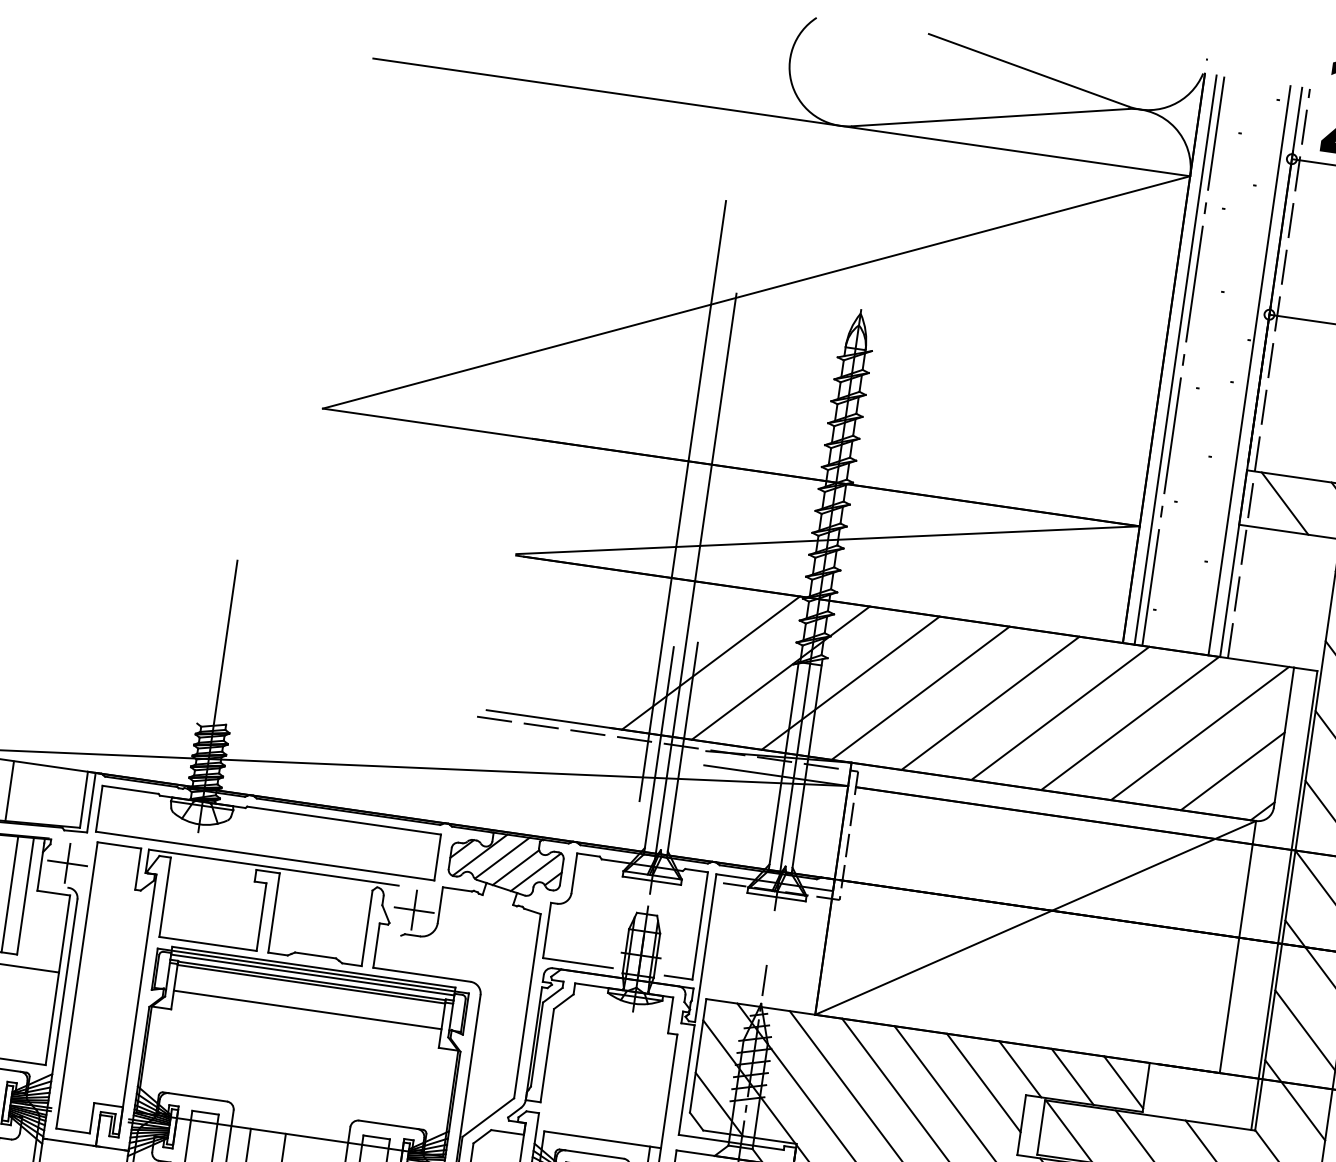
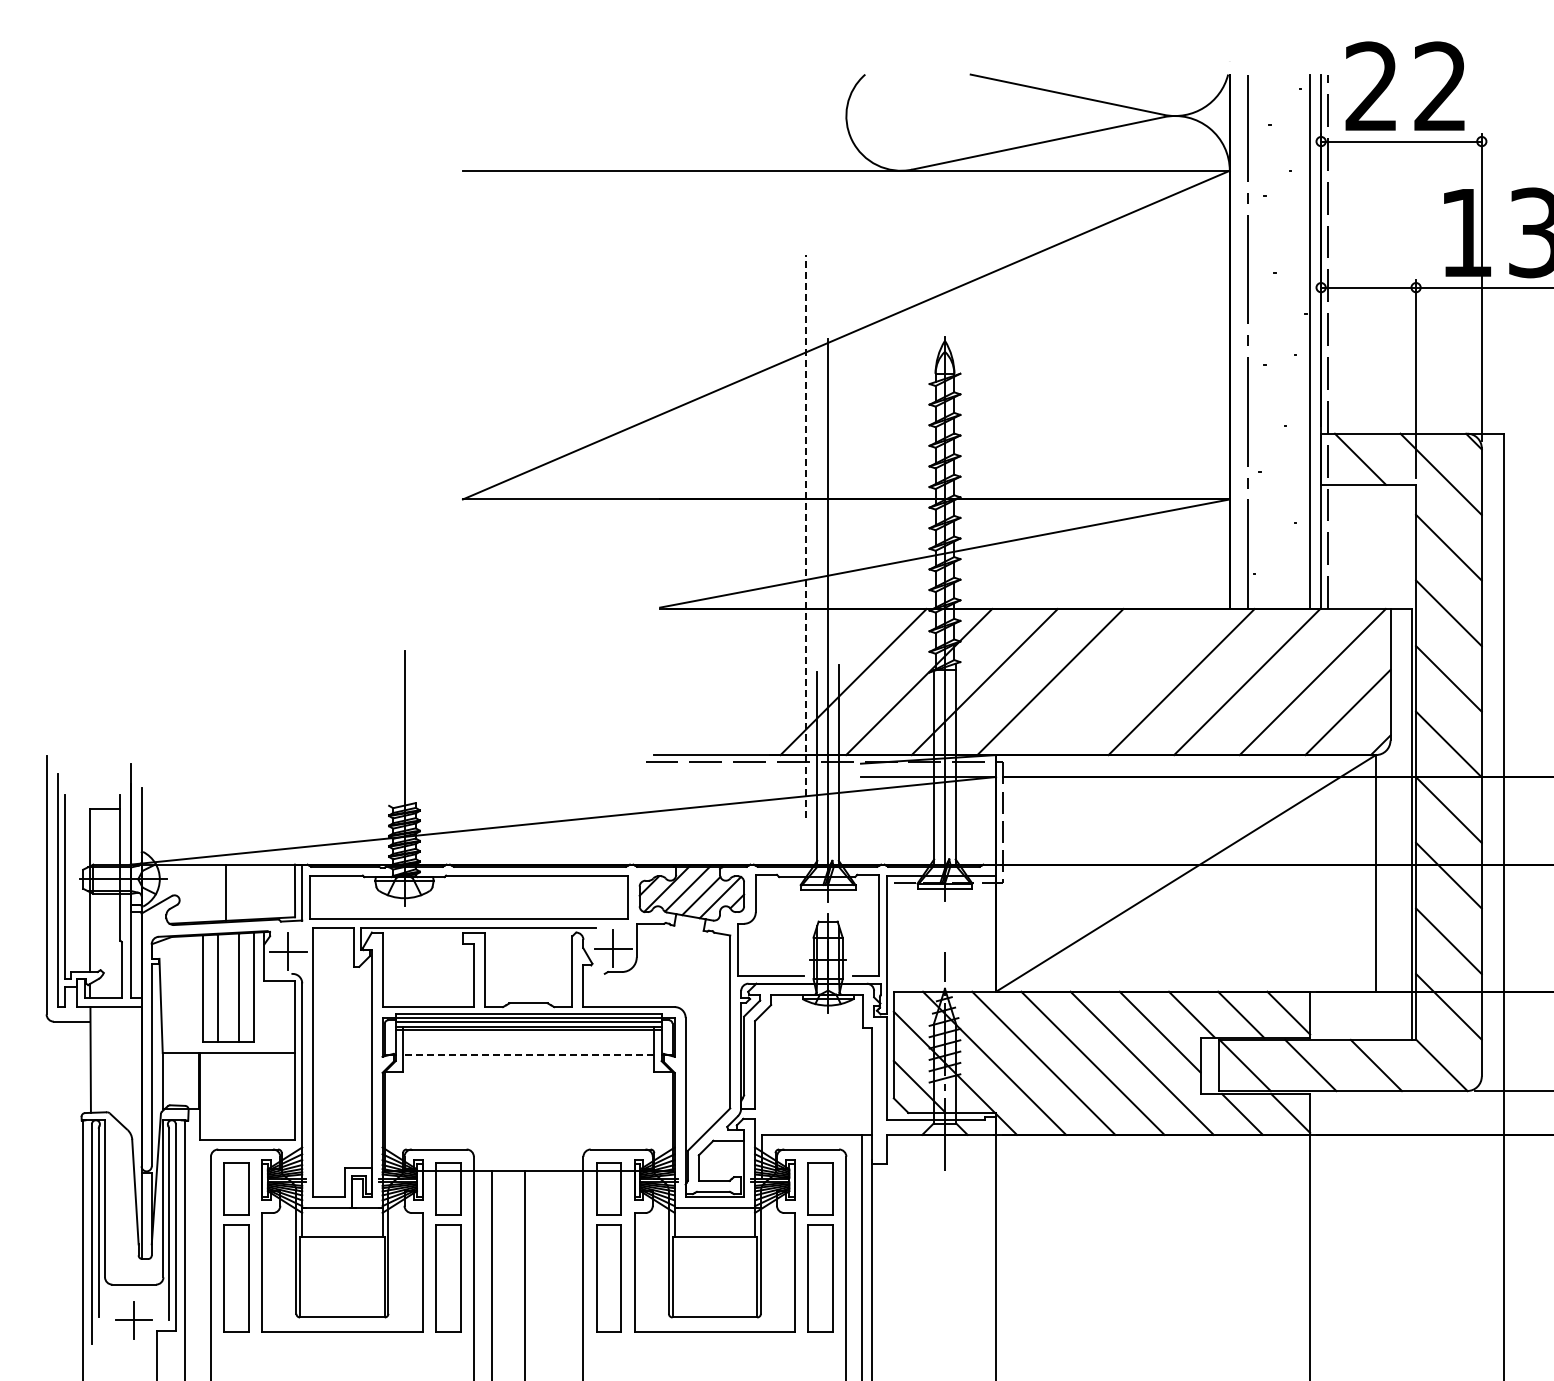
line: (1175, 359) -> (1240, 341), removed
line: (683, 500) -> (806, 536), solid -> dashed
line: (990, 703) -> (1116, 682), removed
line: (307, 1009) -> (528, 1054), solid -> dashed

